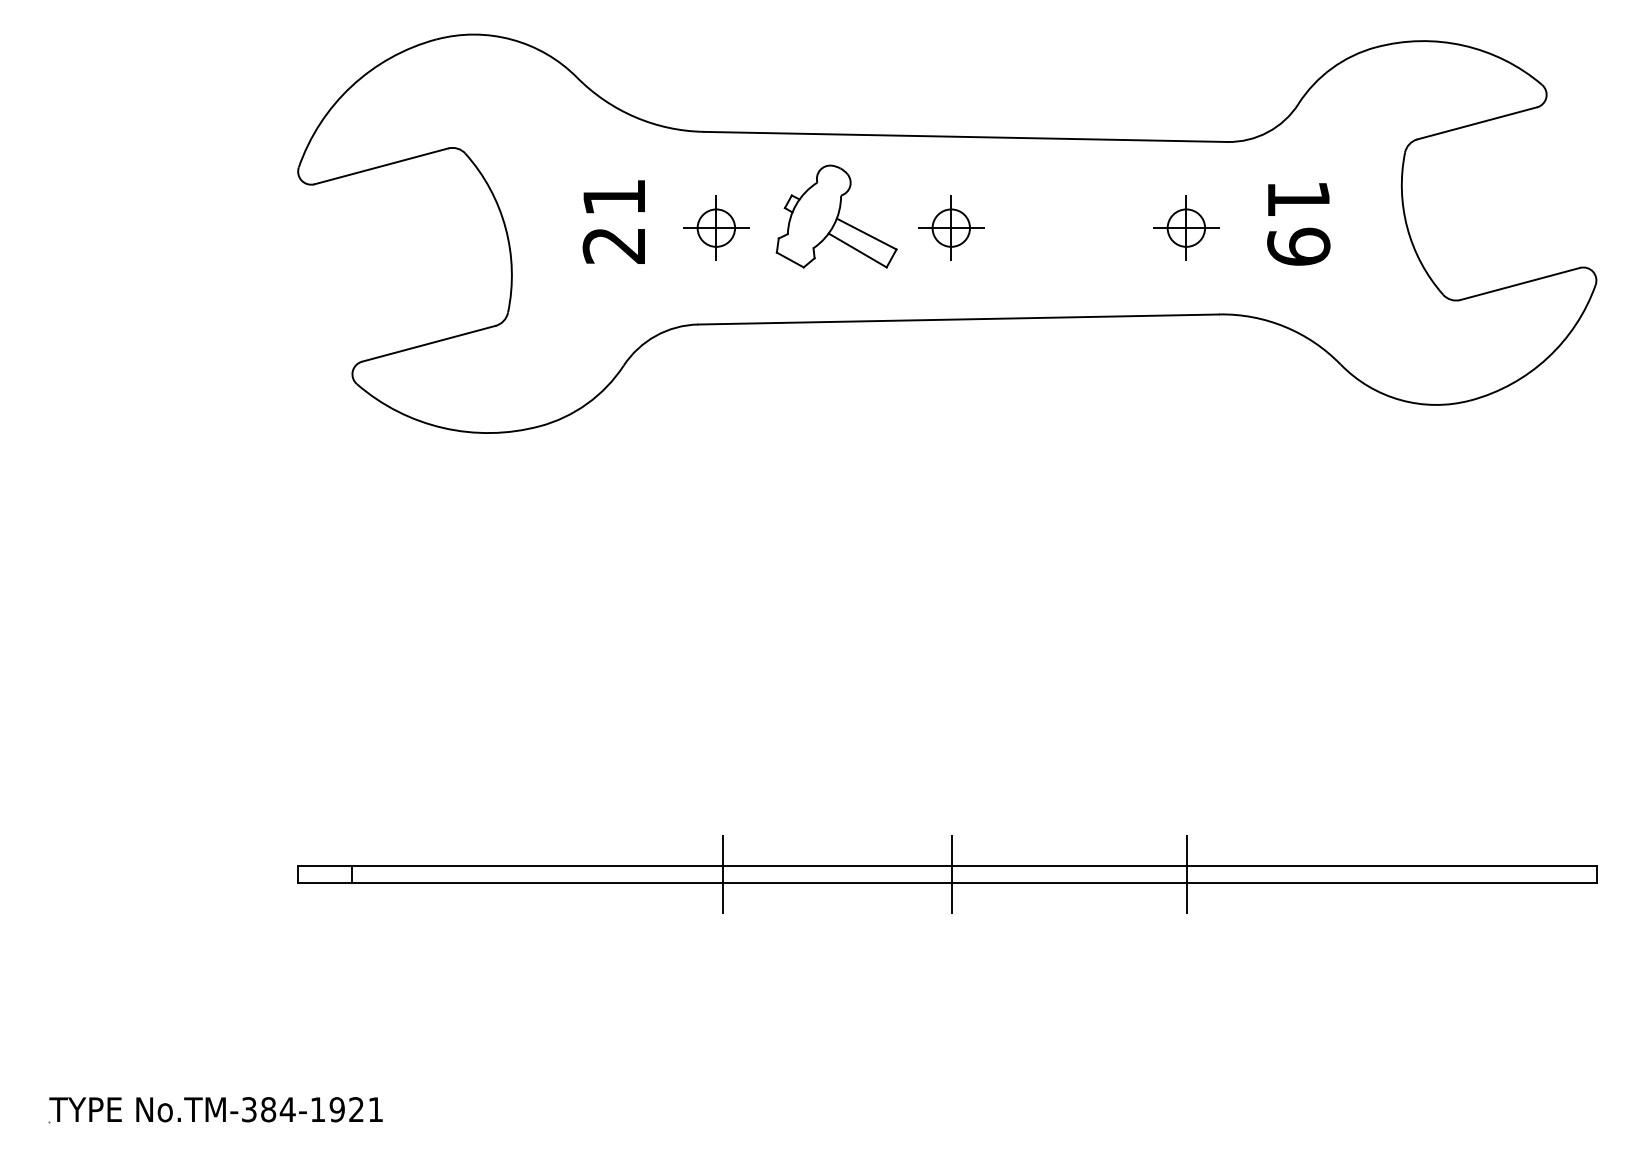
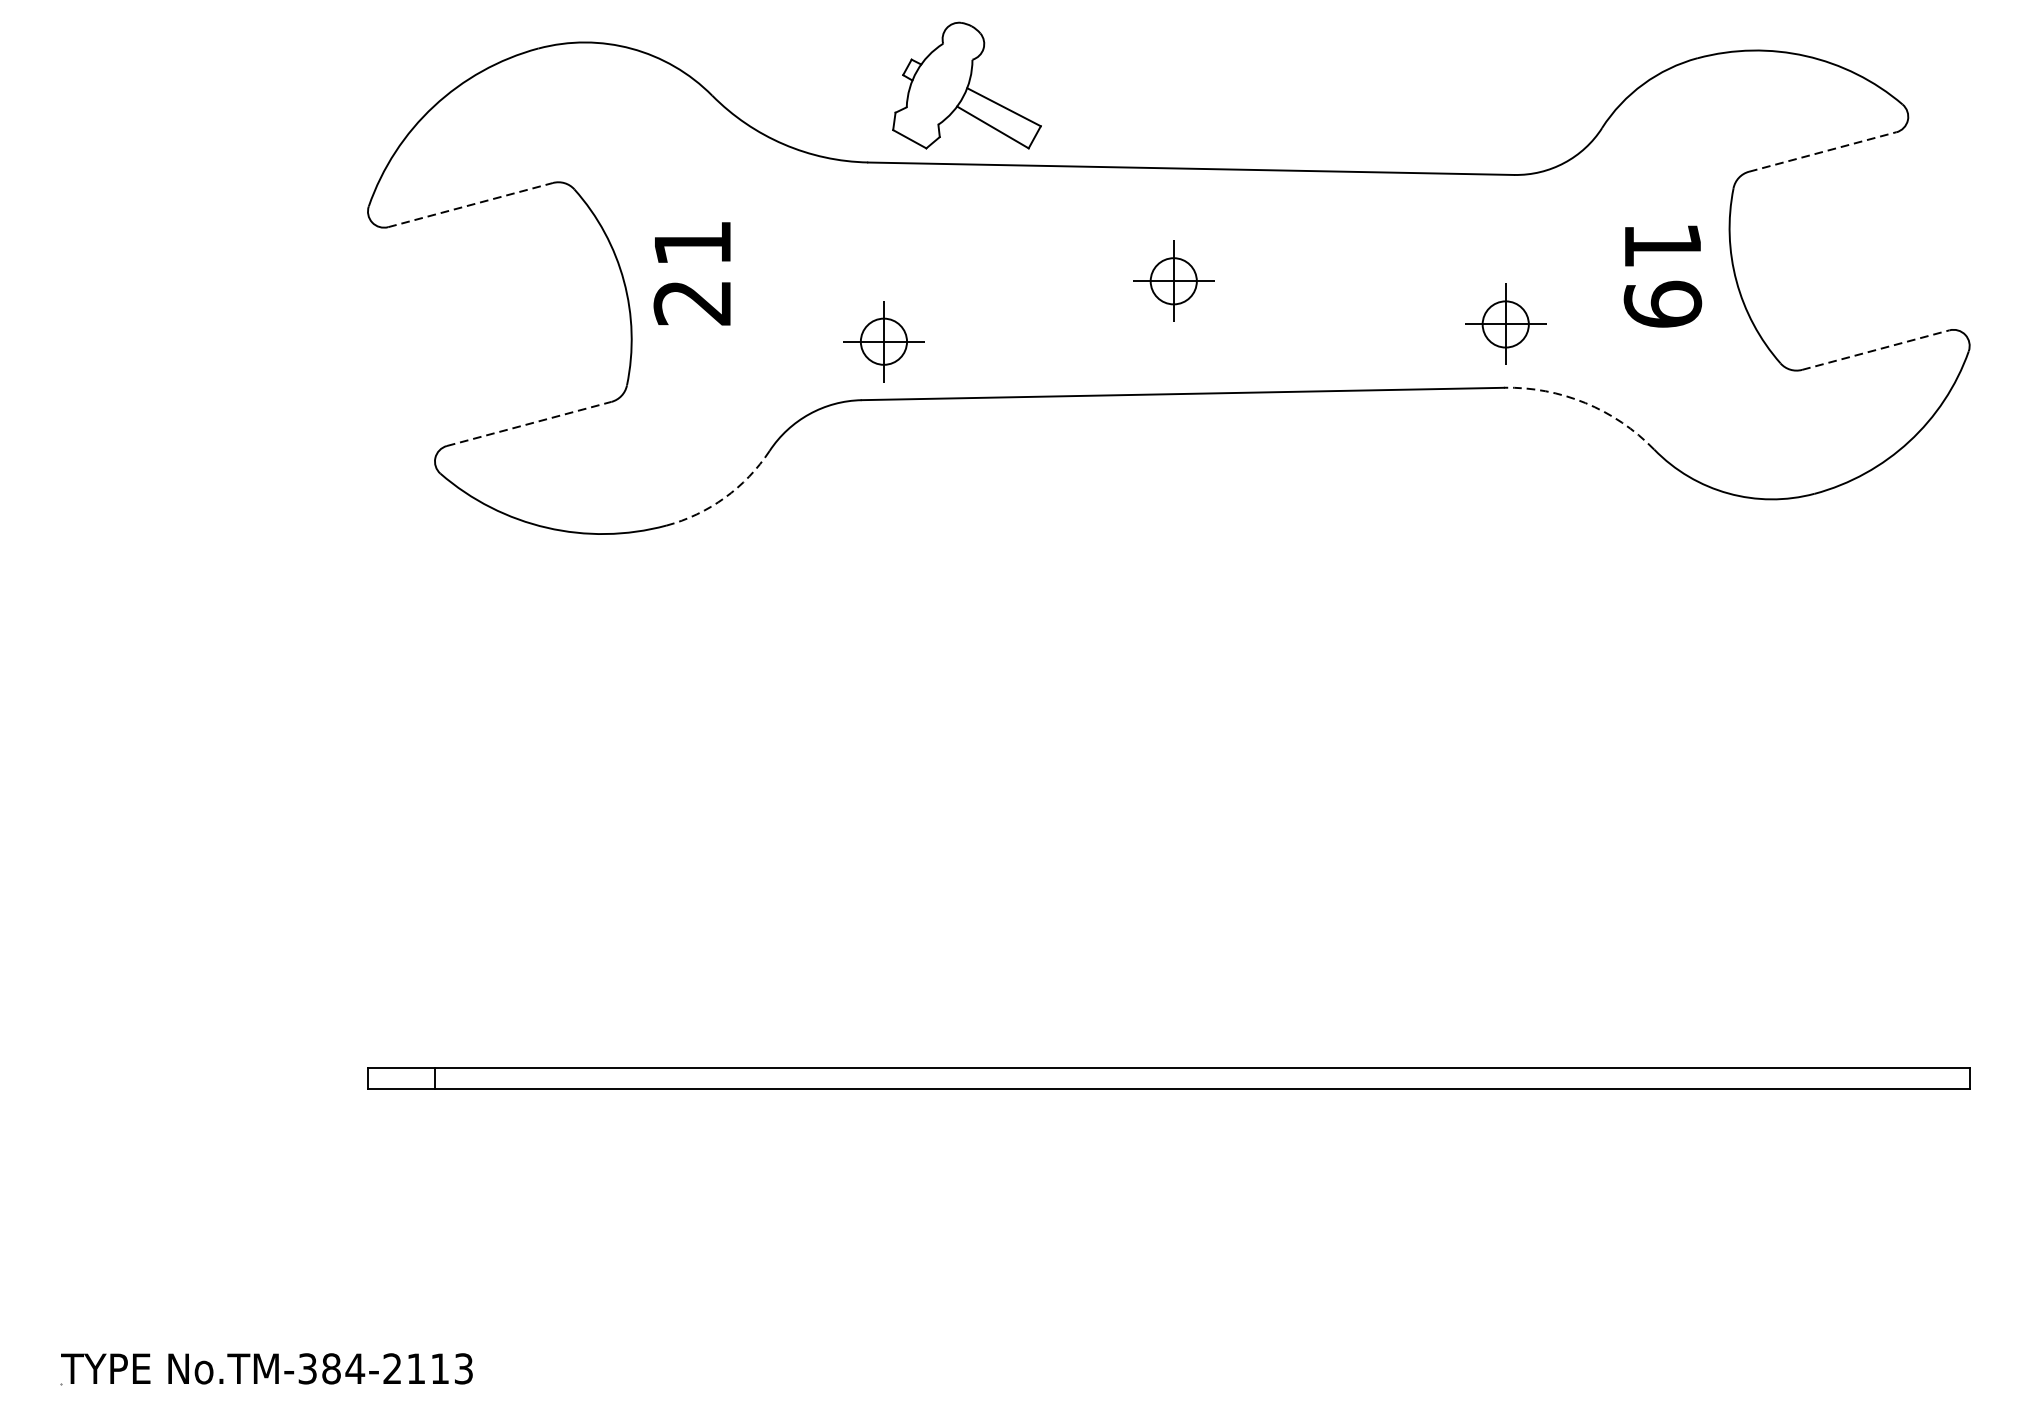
line: (1477, 123) -> (1822, 152), solid -> dashed
line: (381, 166) -> (470, 205), solid -> dashed
part: (836, 216) -> (966, 85), moved
text: (613, 221) -> (691, 273), moved
text: (1298, 224) -> (1662, 276), moved
part: (716, 227) -> (884, 340), moved
part: (1186, 227) -> (1505, 323), moved
line: (1520, 283) -> (1876, 349), solid -> dashed
arc: (1285, 326) -> (1586, 402), solid -> dashed
line: (429, 343) -> (530, 423), solid -> dashed
arc: (587, 403) -> (724, 497), solid -> dashed
line: (723, 874) -> (892, 1078), removed
line: (952, 874) -> (1175, 1078), removed
line: (1187, 874) -> (1465, 1078), removed
text: (346, 1109) -> (427, 1368), No.TM-384-1921 -> No.TM-384-2113

